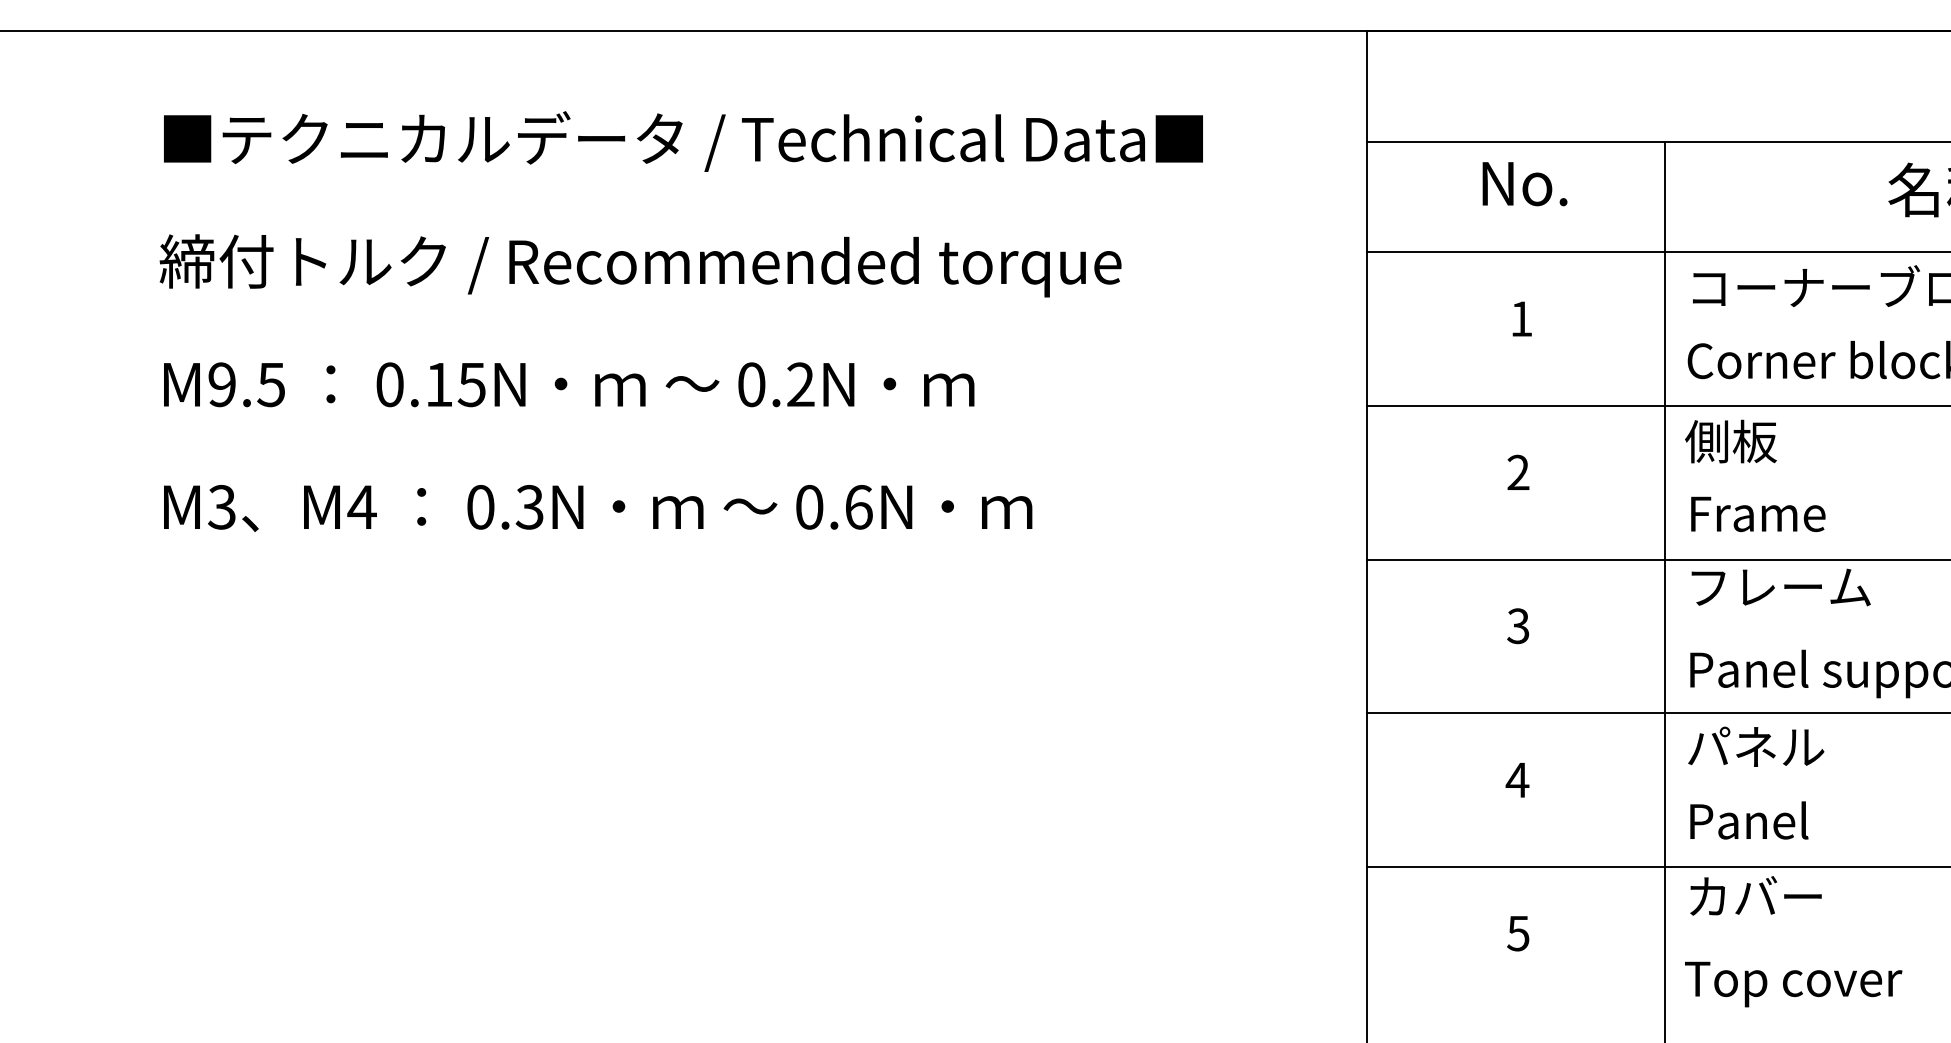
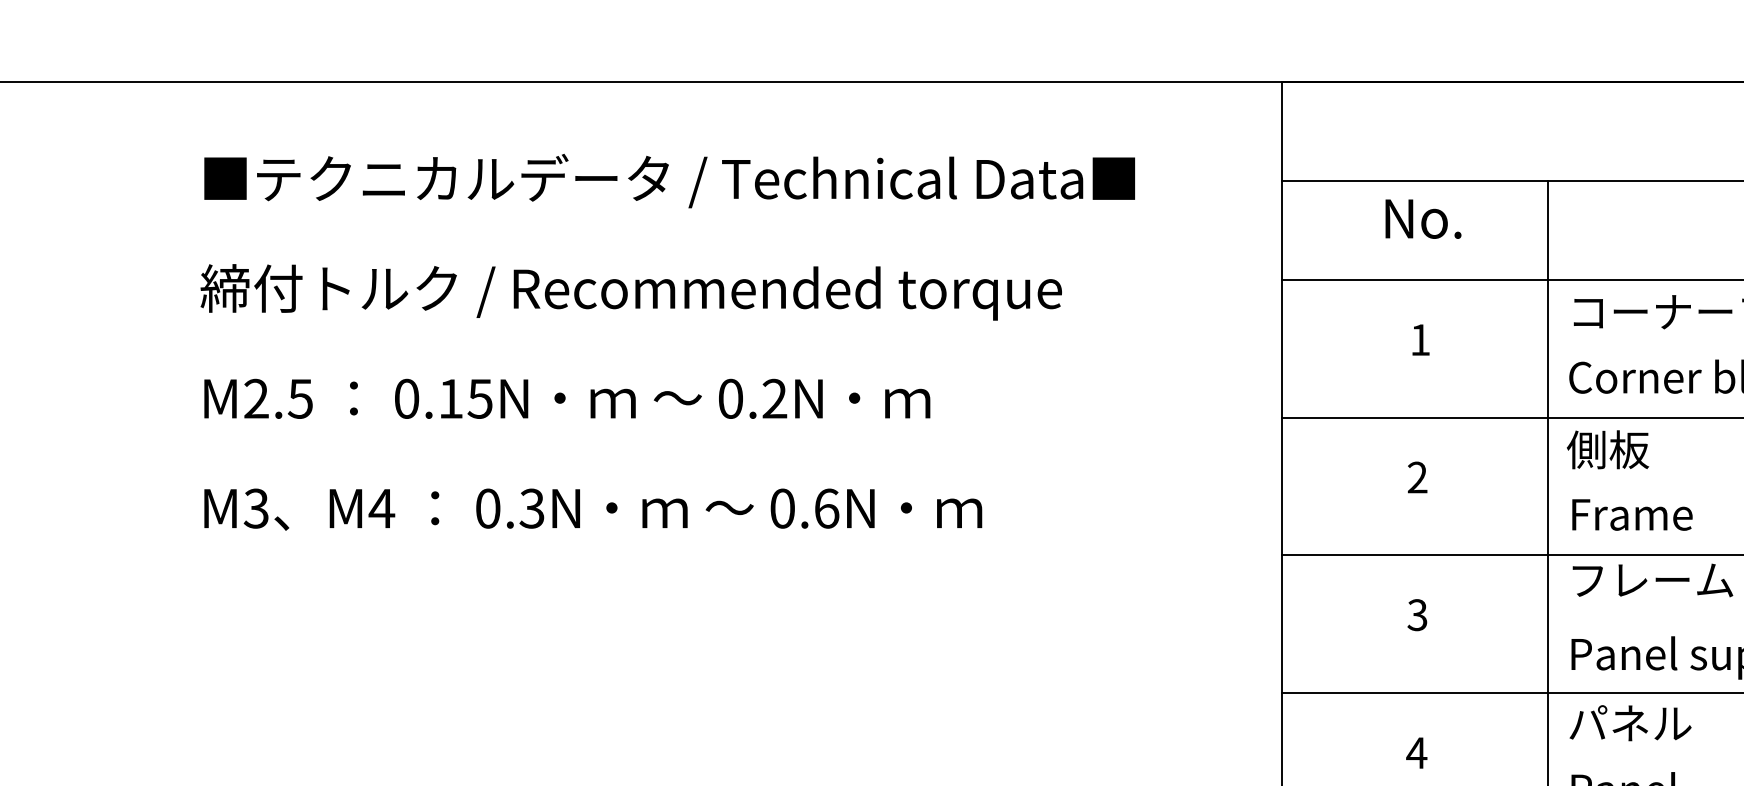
text: (221, 384) -> (255, 398), M9.5 -> M2.5

